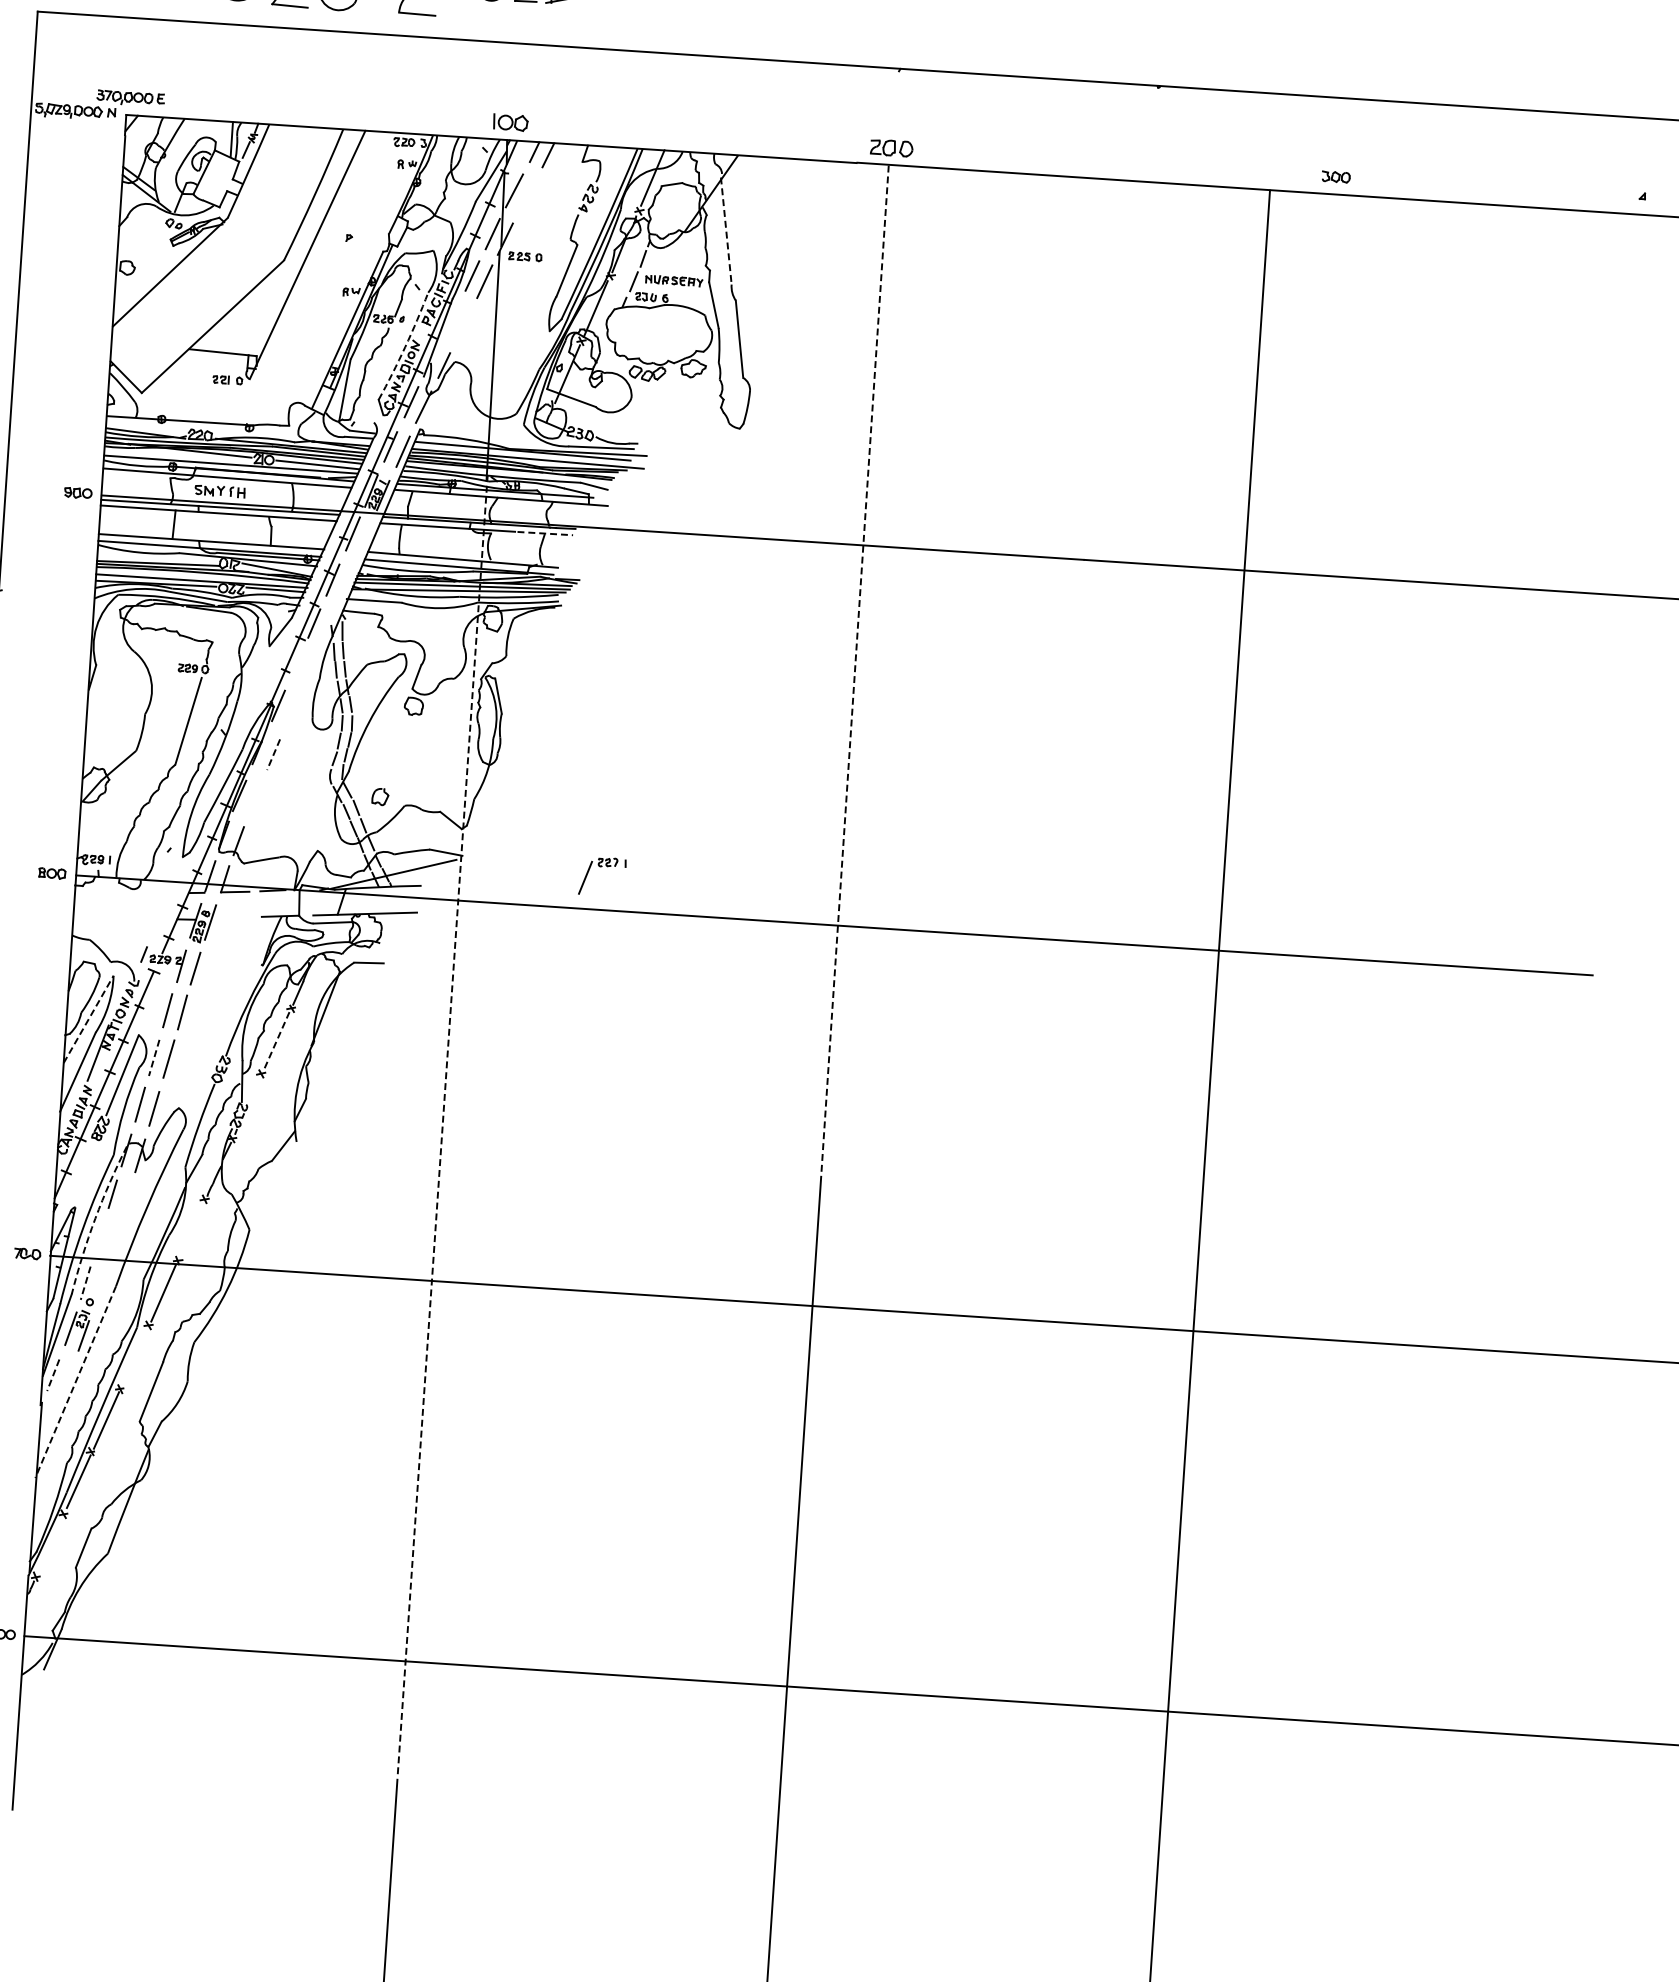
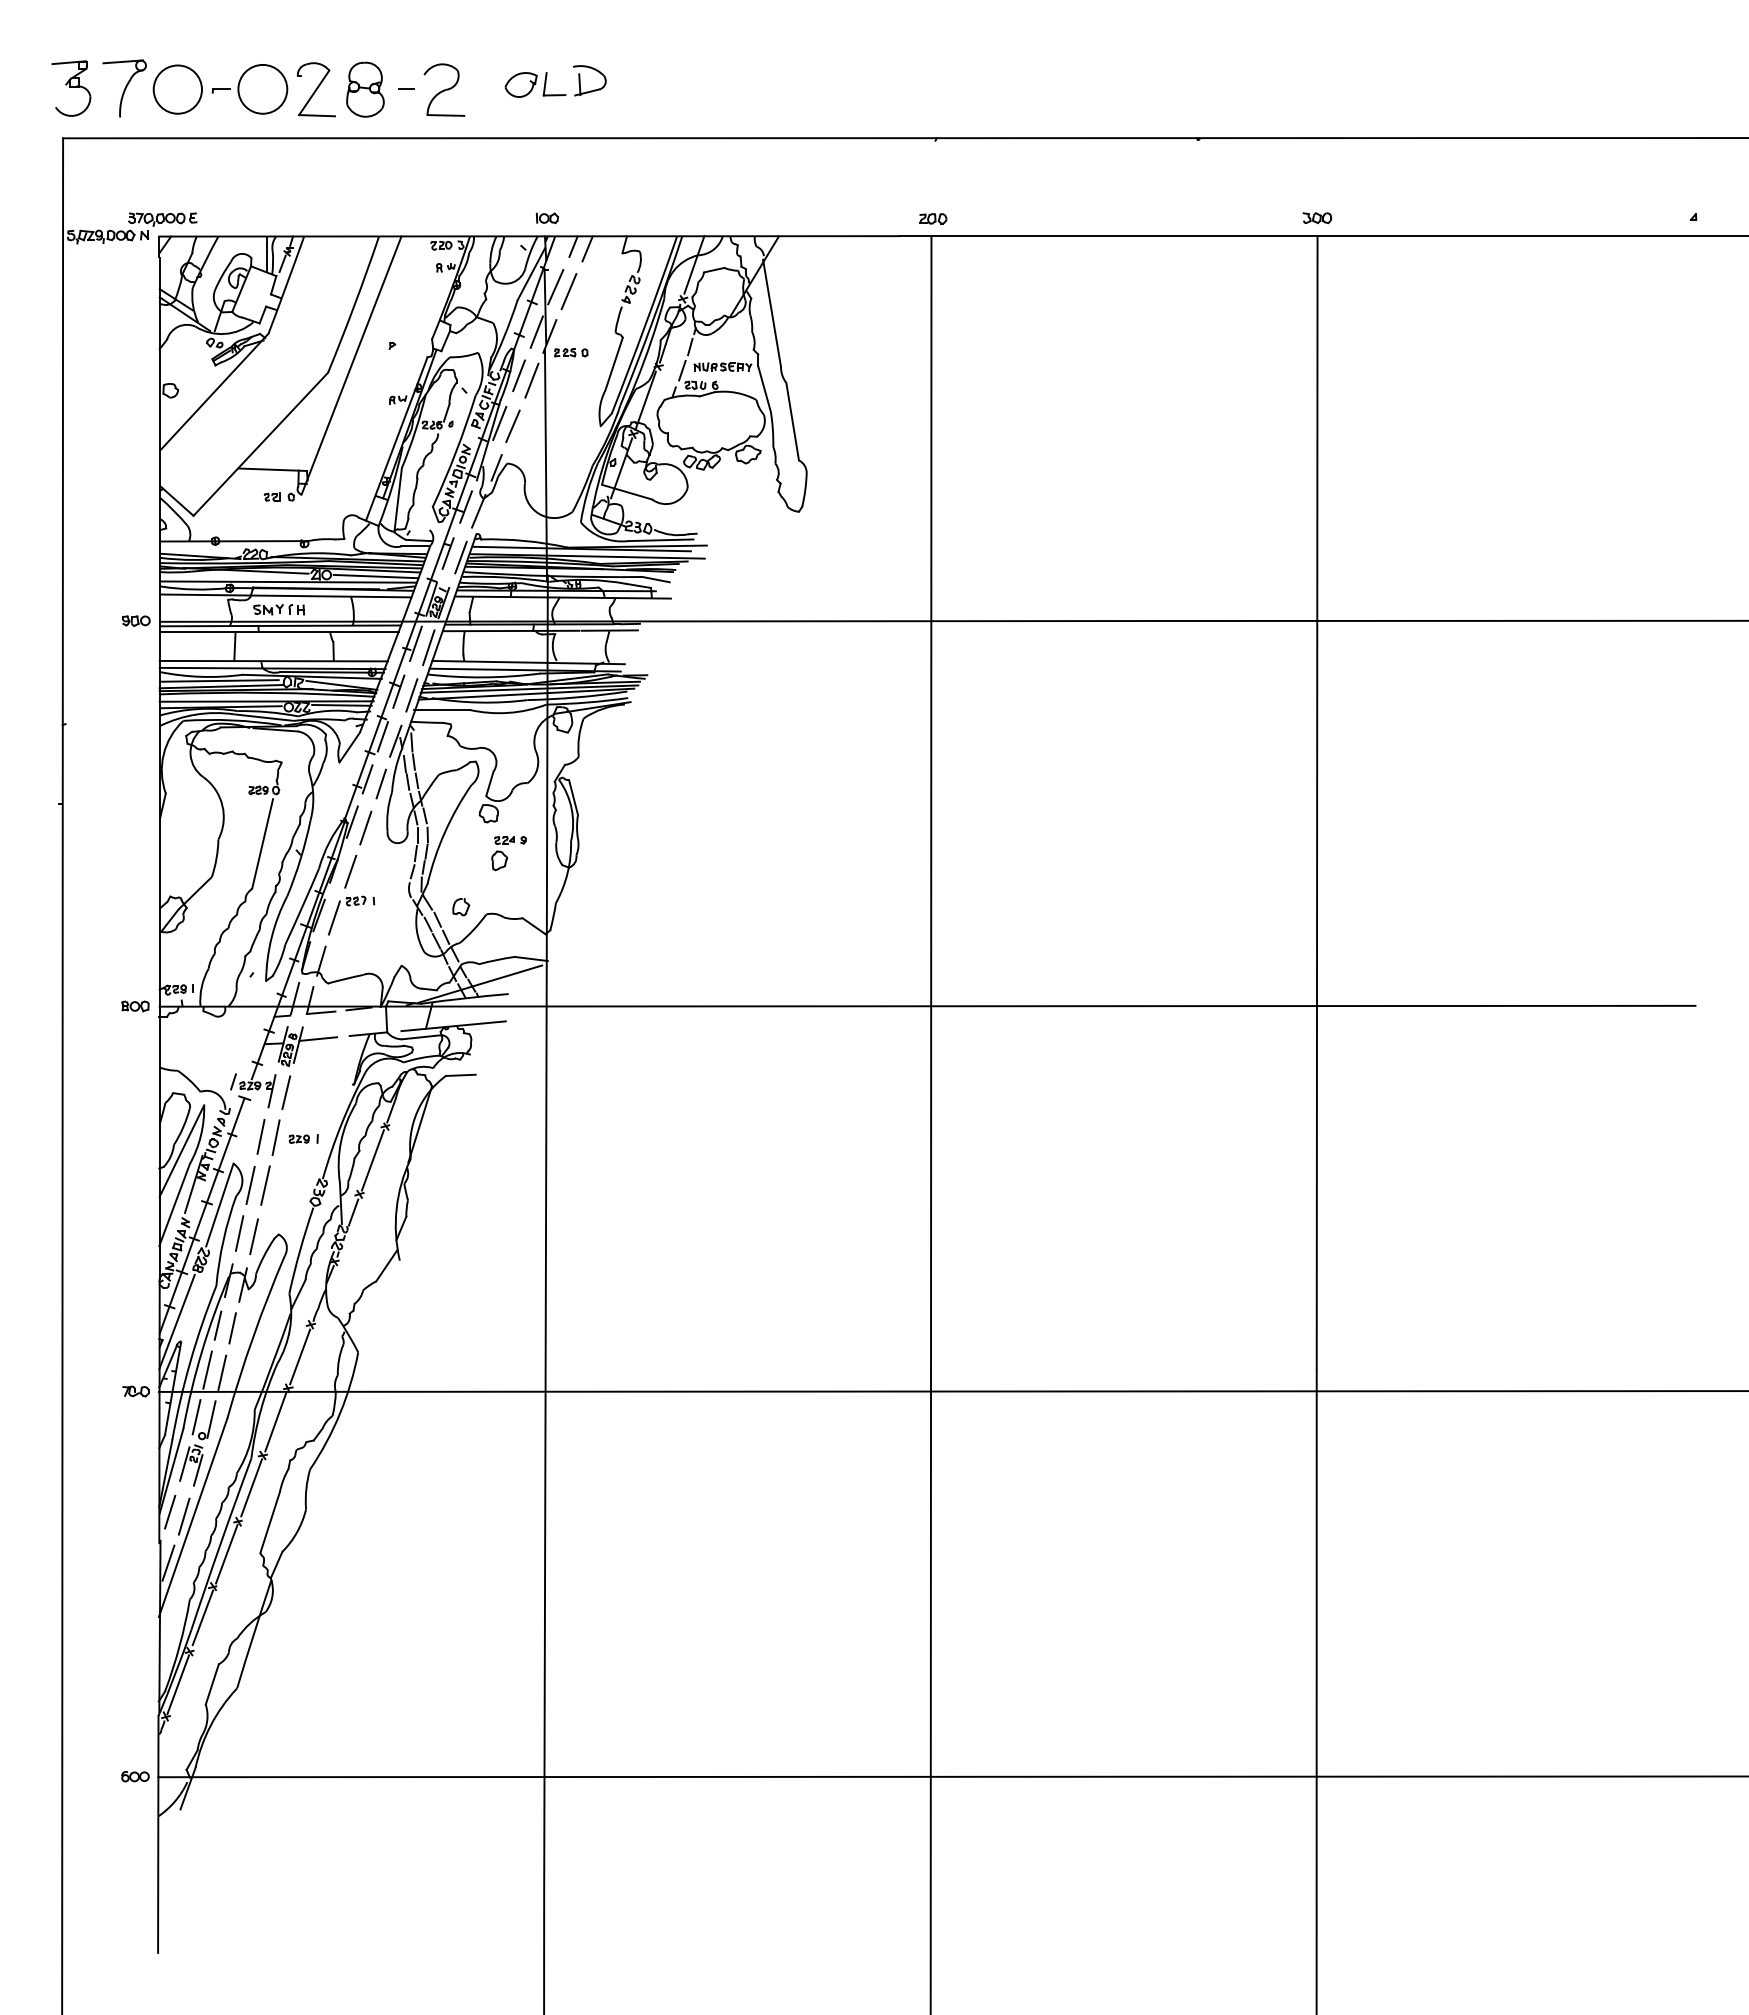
part: (510, 121) -> (547, 217), size x0.62
part: (891, 147) -> (933, 218), size x0.62
part: (1336, 177) -> (1317, 218), moved
line: (526, 196) -> (568, 291), added
line: (726, 231) -> (772, 313), dashed -> solid
line: (449, 321) -> (499, 423), added
line: (462, 325) -> (512, 426), added
arc: (405, 346) -> (456, 451), dashed -> solid
line: (545, 533) -> (610, 630), dashed -> solid
line: (365, 538) -> (428, 647), added
line: (156, 557) -> (219, 680), added
line: (345, 584) -> (411, 695), added
line: (326, 628) -> (395, 740), added
line: (296, 664) -> (367, 779), added
line: (308, 669) -> (380, 783), added
line: (855, 671) -> (931, 748), dashed -> solid
line: (291, 712) -> (365, 827), added
part: (430, 747) -> (508, 853), added
line: (273, 754) -> (350, 871), dashed -> solid
part: (601, 867) -> (349, 906), moved
line: (230, 917) -> (318, 1038), added
part: (209, 1015) -> (303, 1138), added
line: (88, 1019) -> (181, 1151), dashed -> solid
line: (276, 1041) -> (372, 1160), dashed -> solid
line: (154, 1057) -> (250, 1185), dashed -> solid
line: (254, 1091) -> (353, 1212), added
line: (443, 1126) -> (546, 1235), dashed -> solid
line: (72, 1187) -> (176, 1321), added
line: (126, 1197) -> (232, 1328), added
arc: (94, 1218) -> (201, 1351), dashed -> solid
line: (192, 1230) -> (300, 1356), added
line: (99, 1236) -> (207, 1369), added
line: (114, 1240) -> (222, 1372), added
line: (85, 1283) -> (196, 1417), dashed -> solid
line: (100, 1286) -> (211, 1419), added
line: (135, 1356) -> (251, 1487), added
line: (52, 1375) -> (169, 1512), dashed -> solid
line: (66, 1380) -> (183, 1516), added
line: (74, 1382) -> (192, 1518), dashed -> solid
line: (48, 1424) -> (168, 1562), added
line: (50, 1545) -> (178, 1684), added

